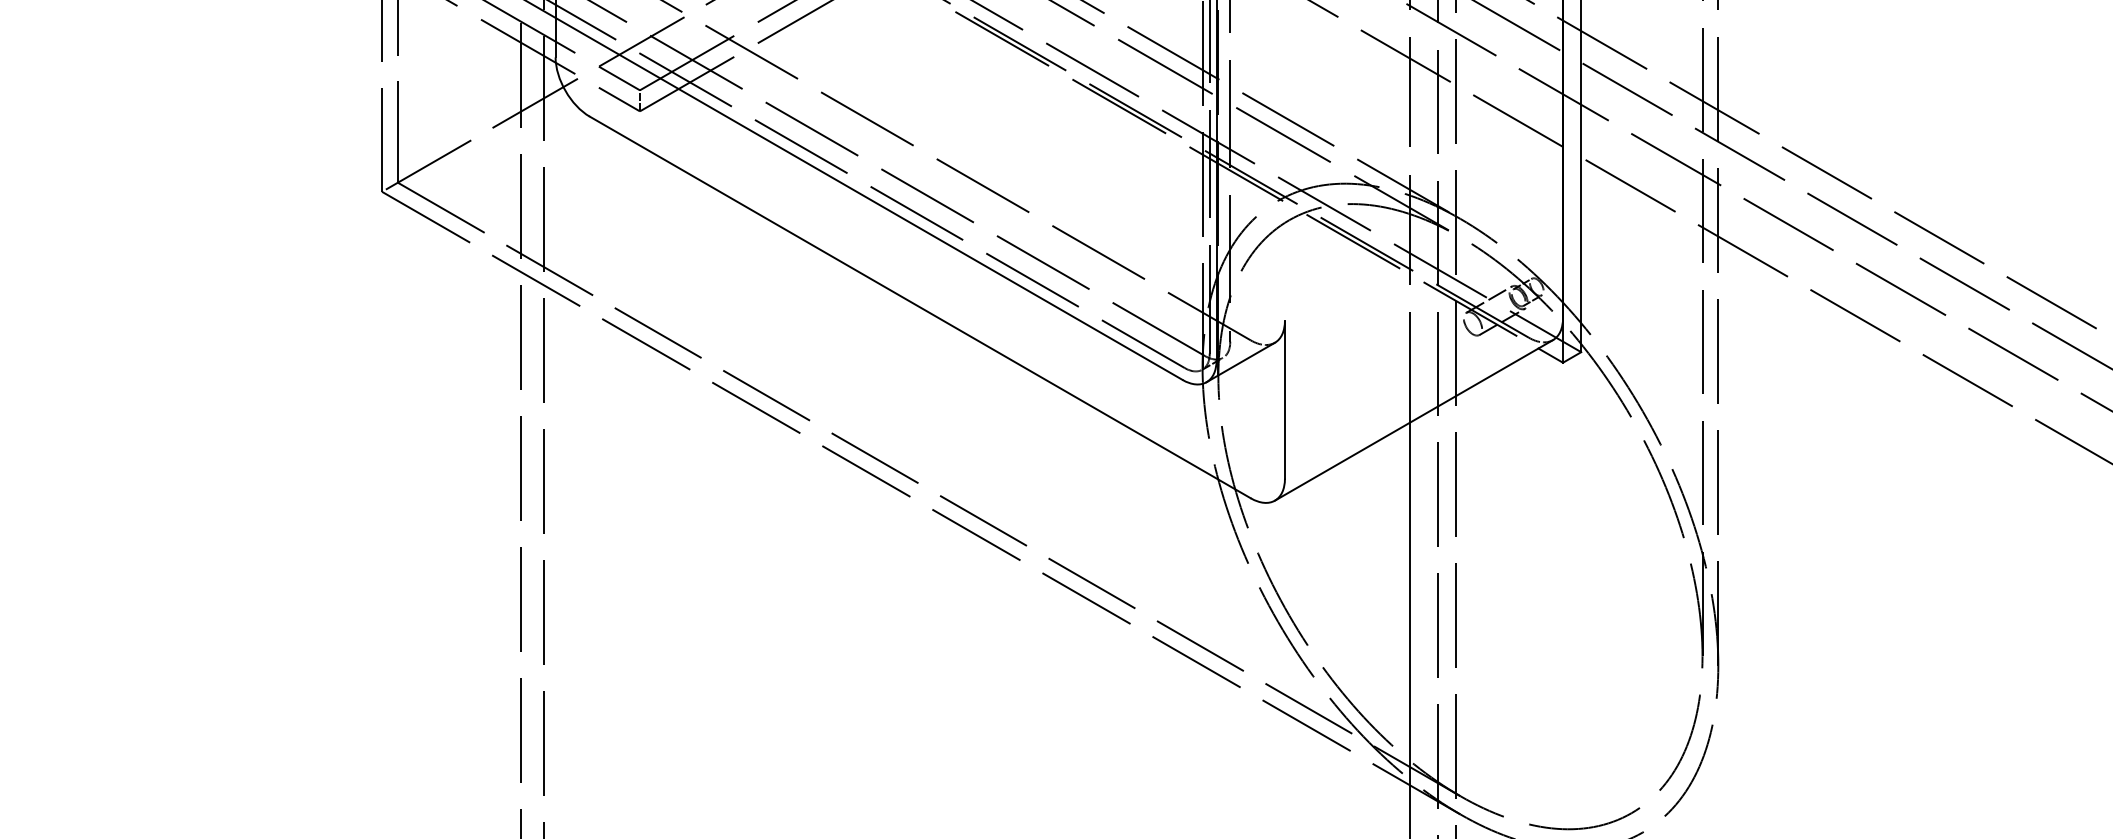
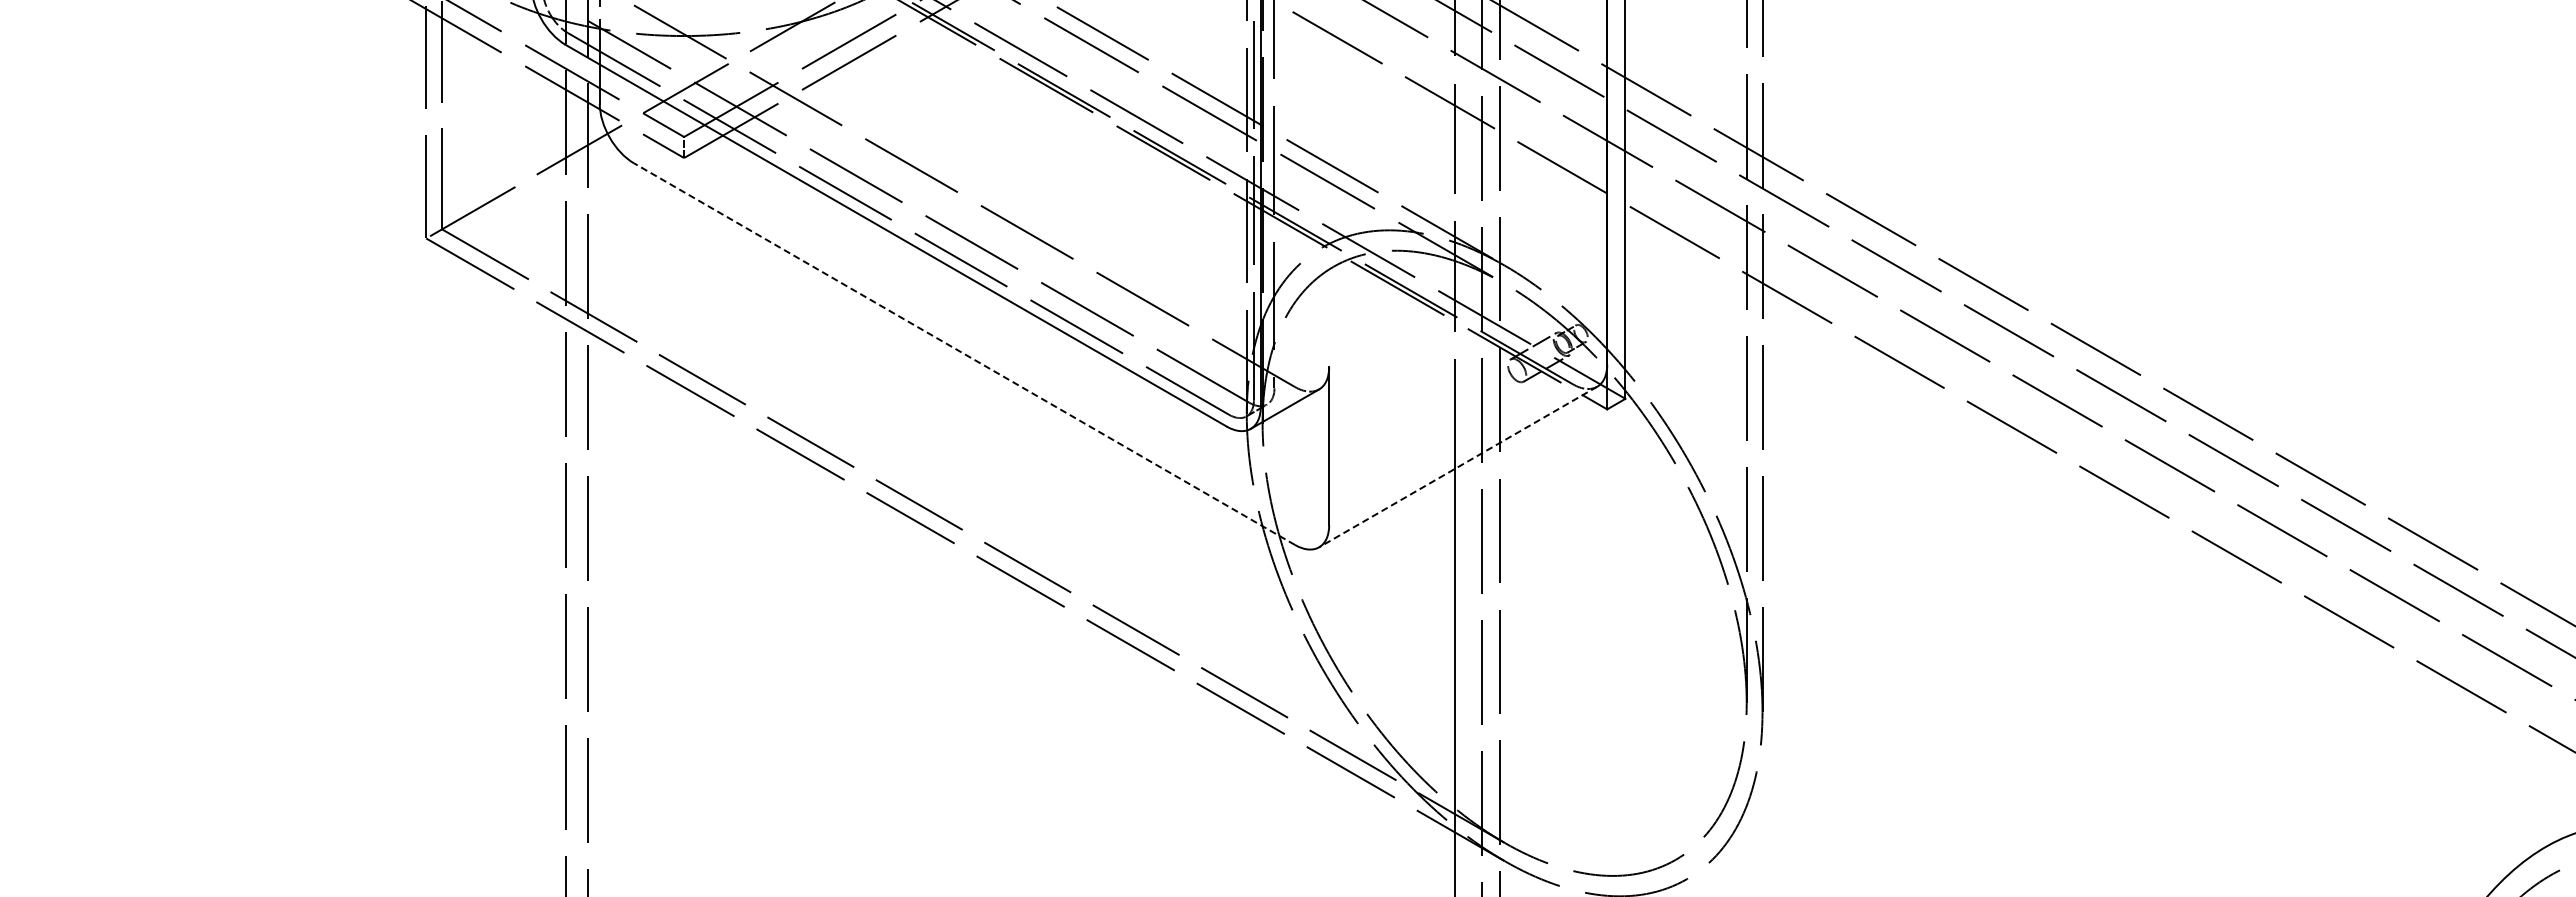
line: (920, 307) -> (964, 354), solid -> dashed
line: (1414, 420) -> (1458, 467), solid -> dashed

